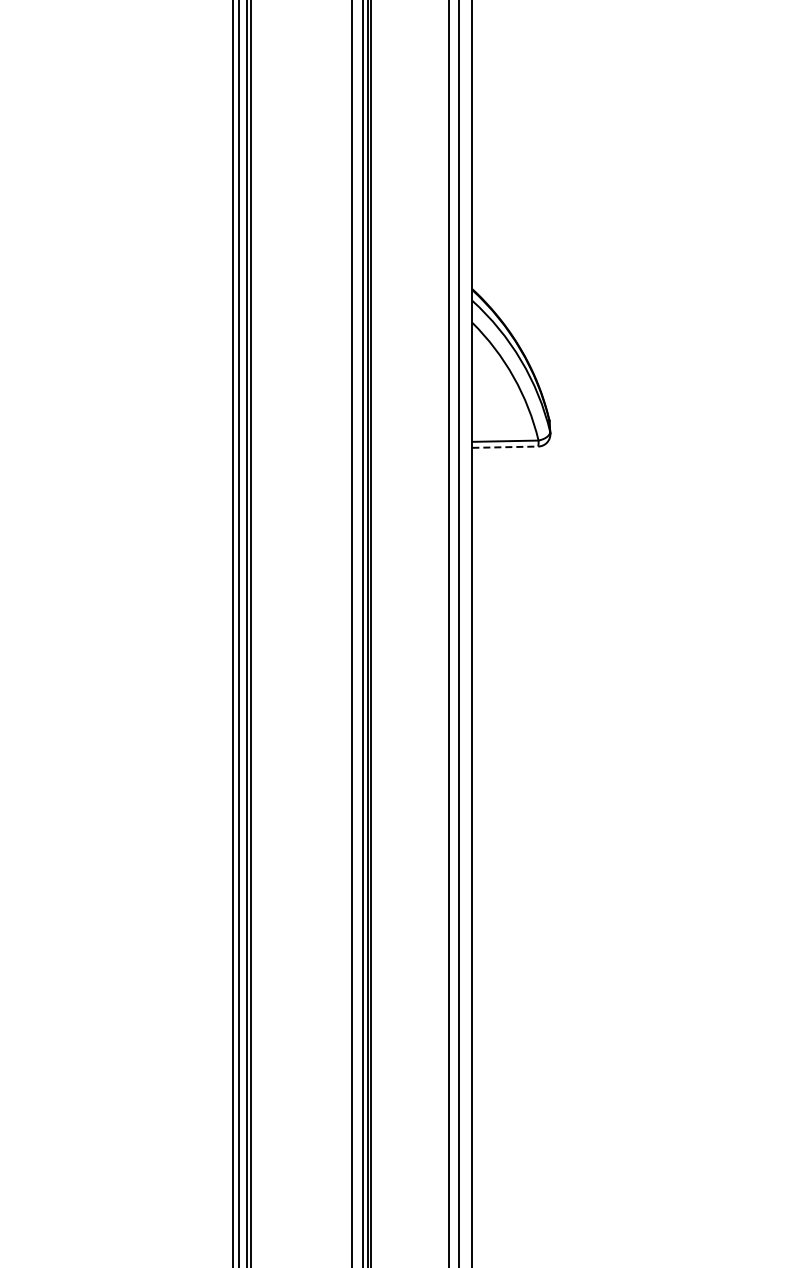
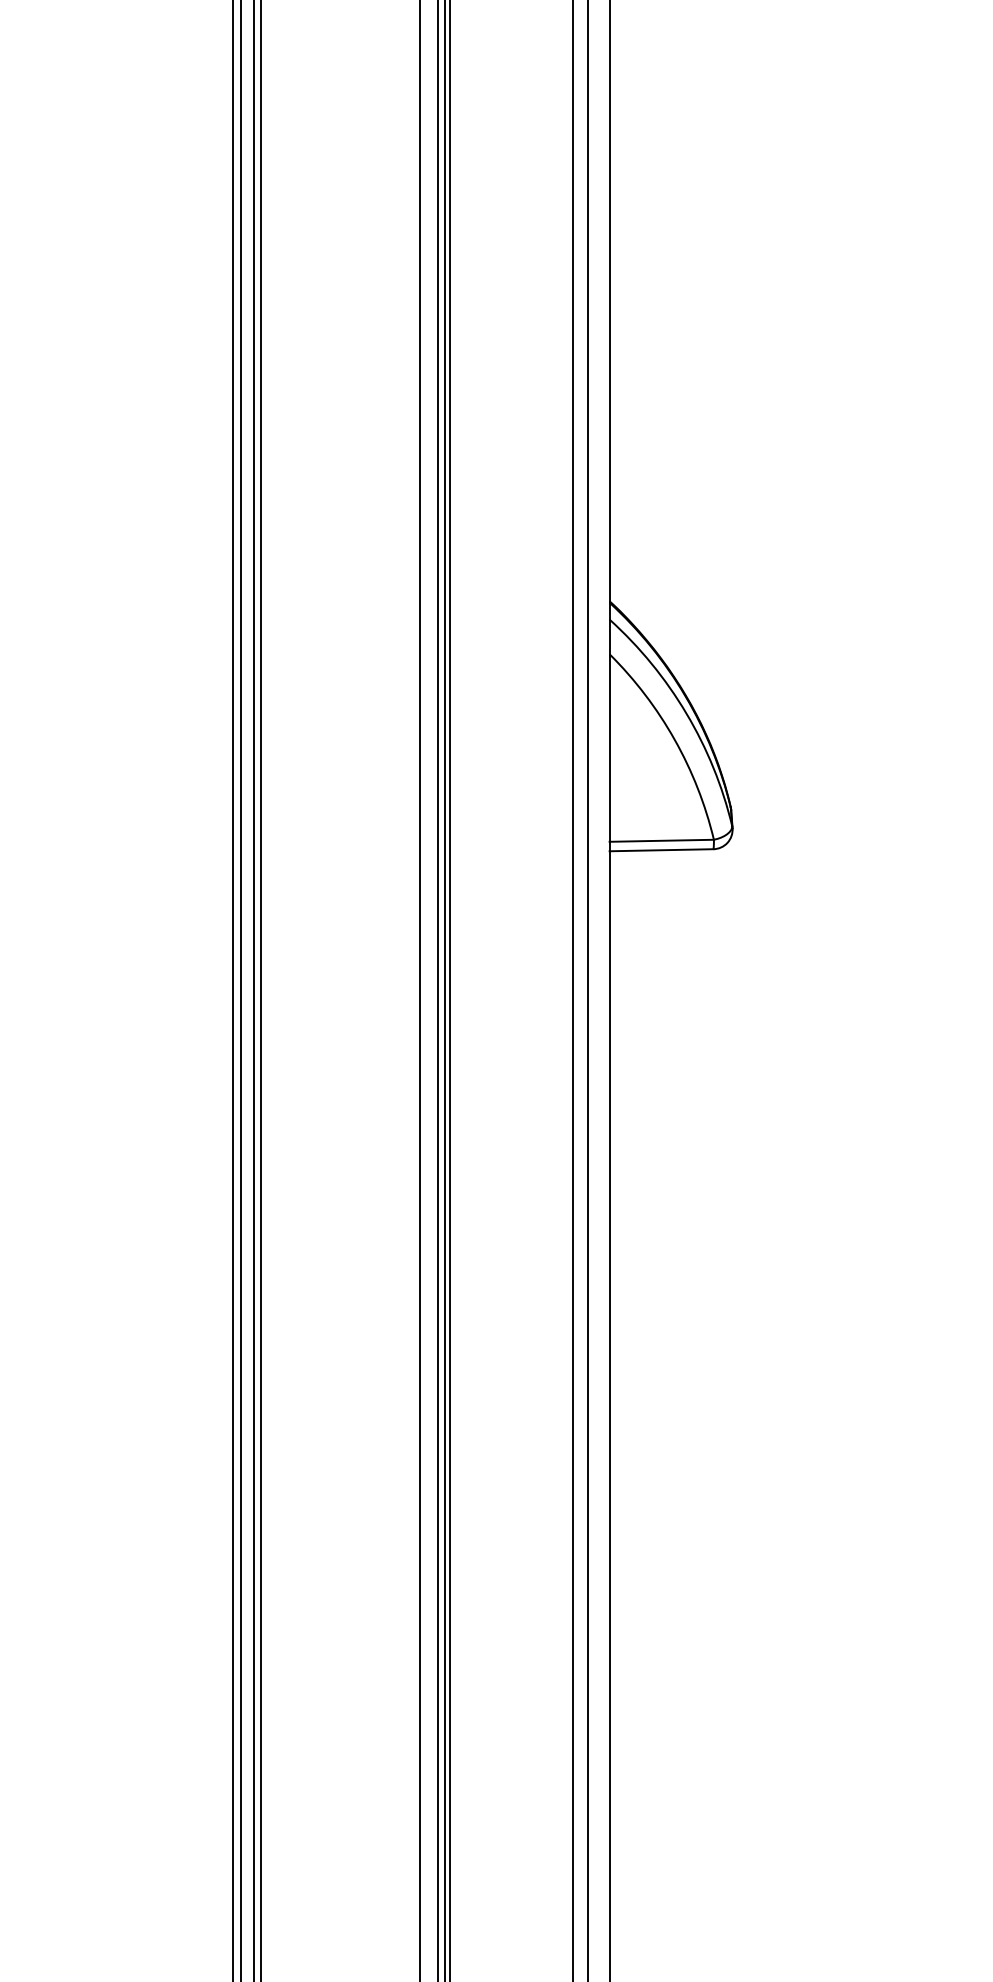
line: (505, 447) -> (661, 850), dashed -> solid

